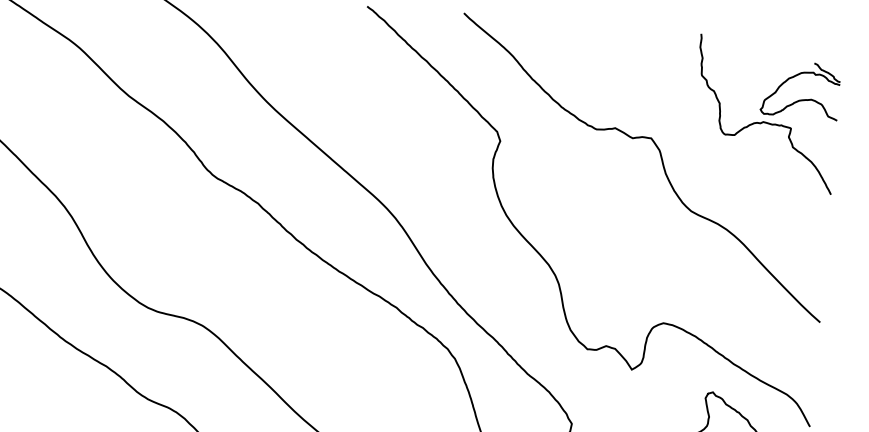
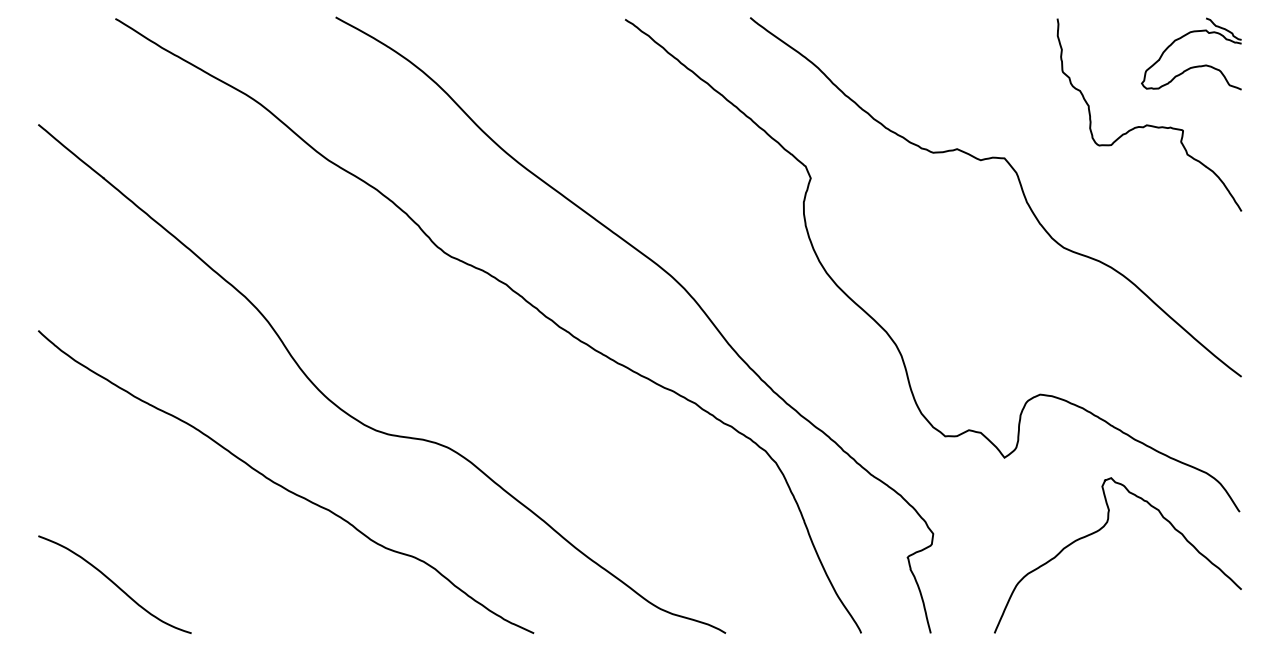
part: (803, 99) -> (1196, 65), moved

